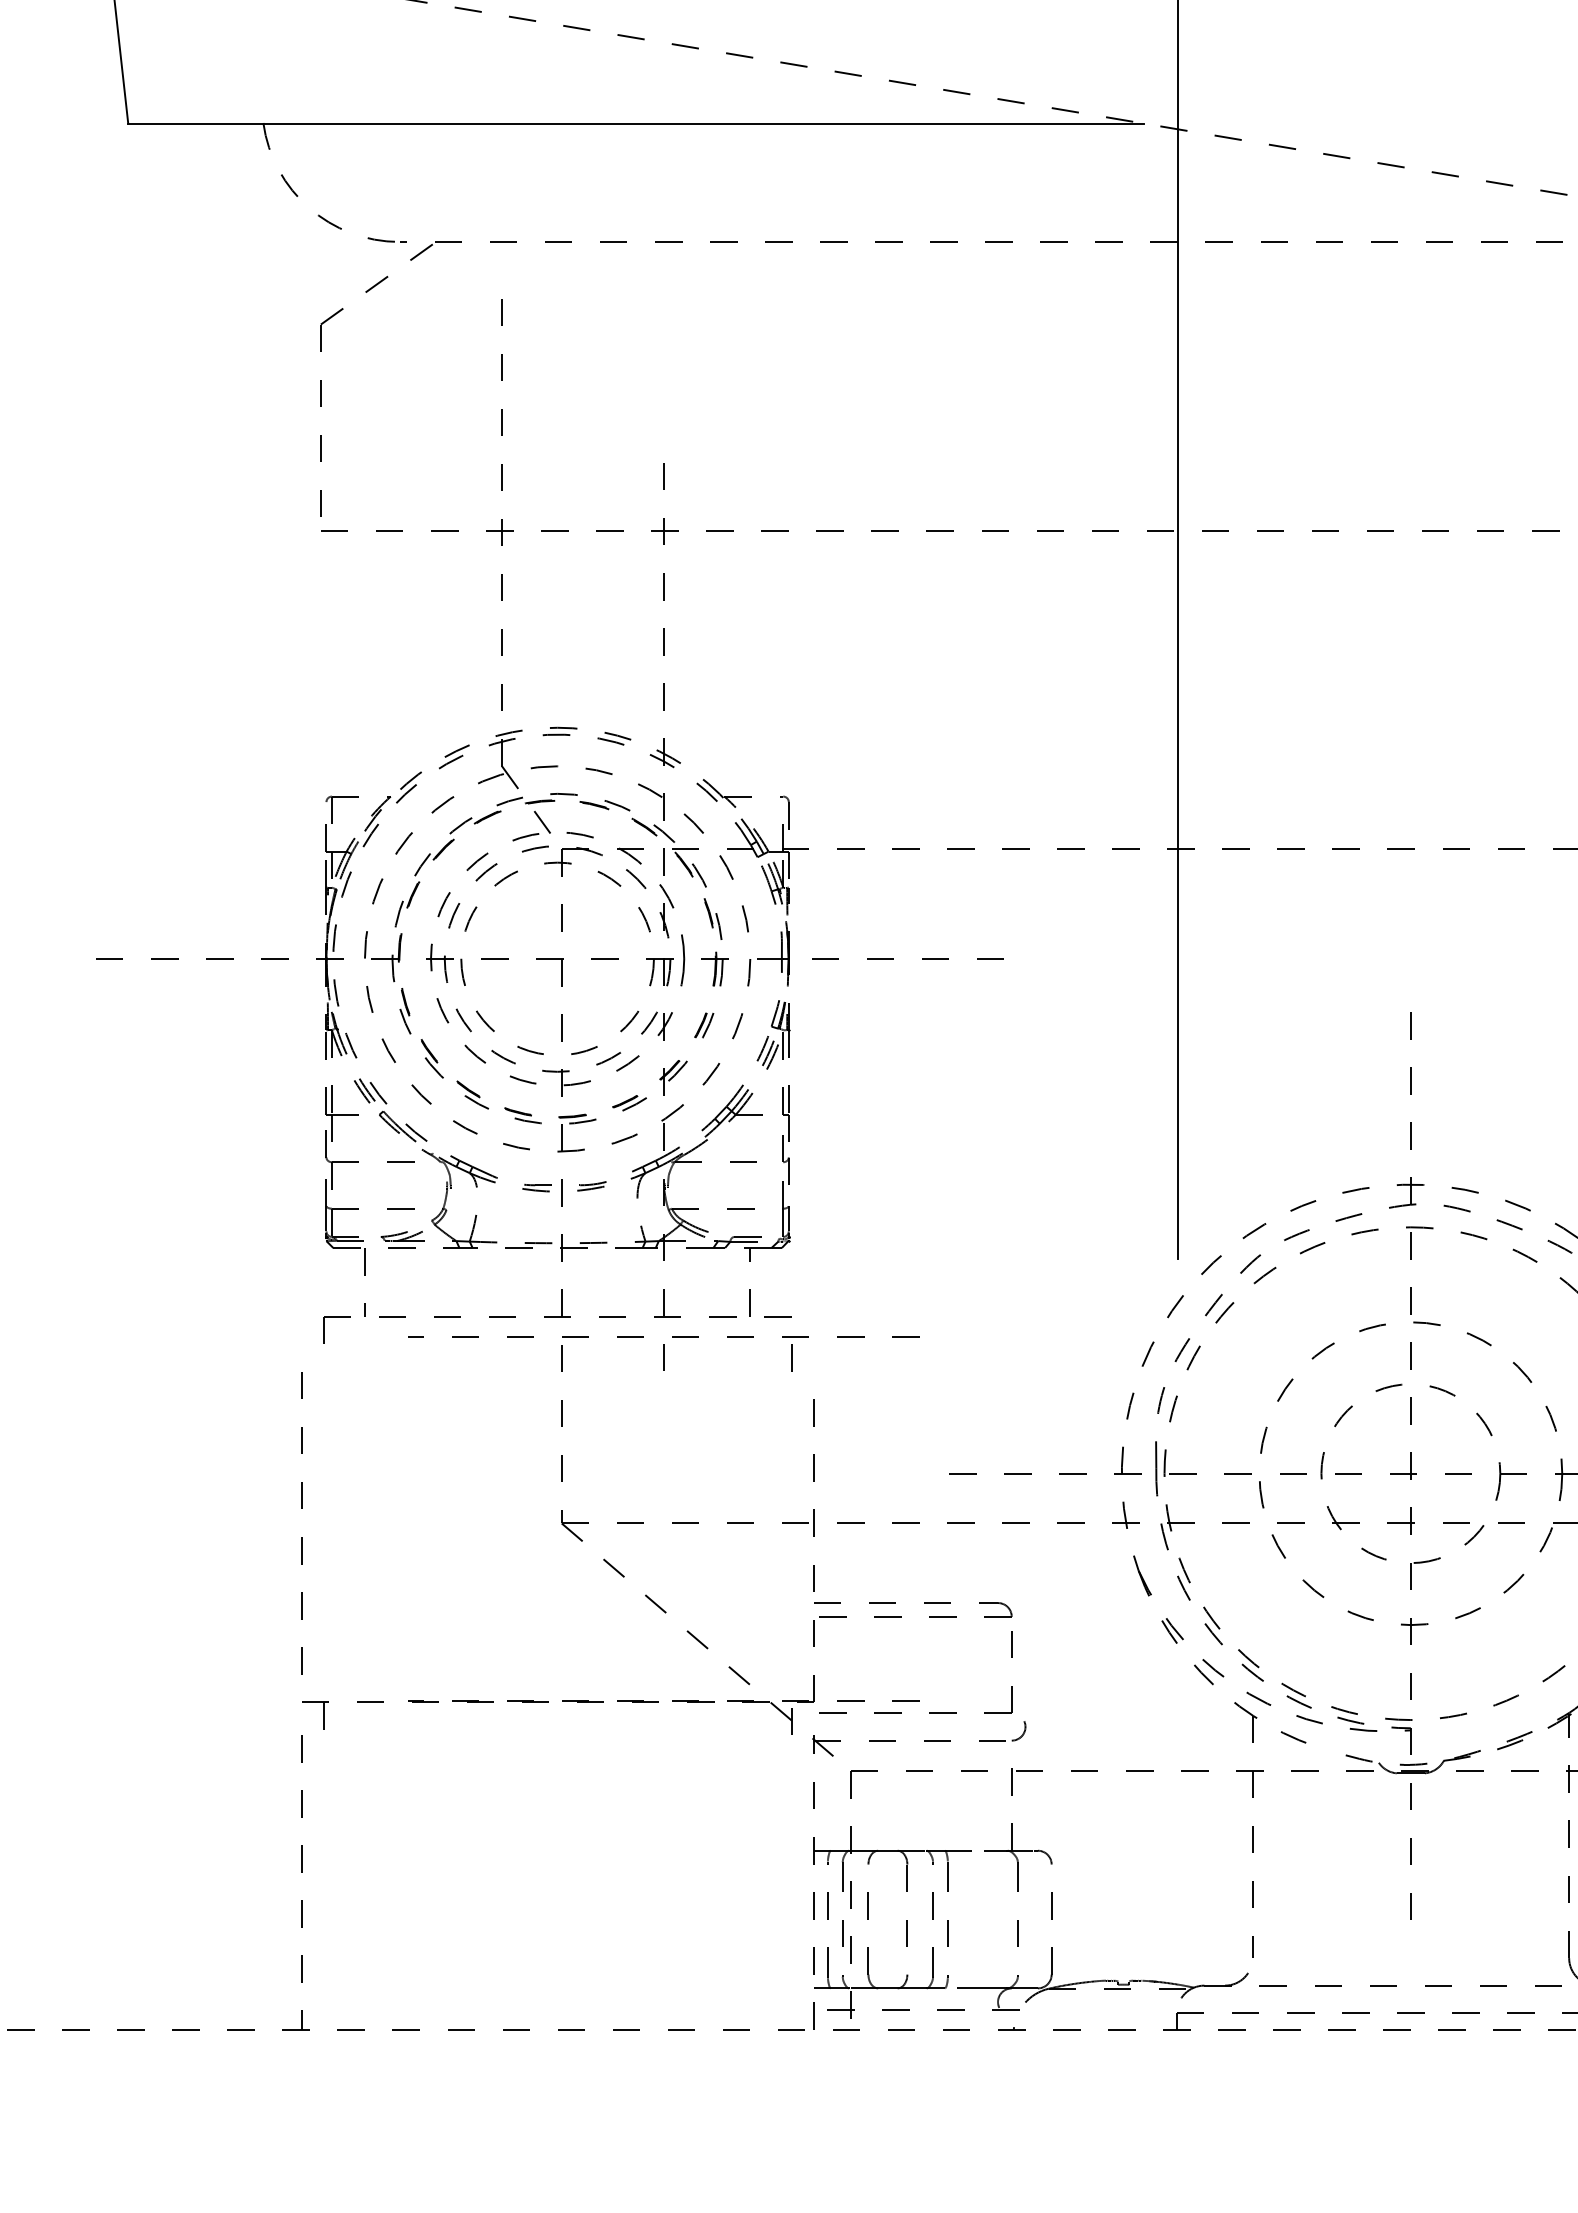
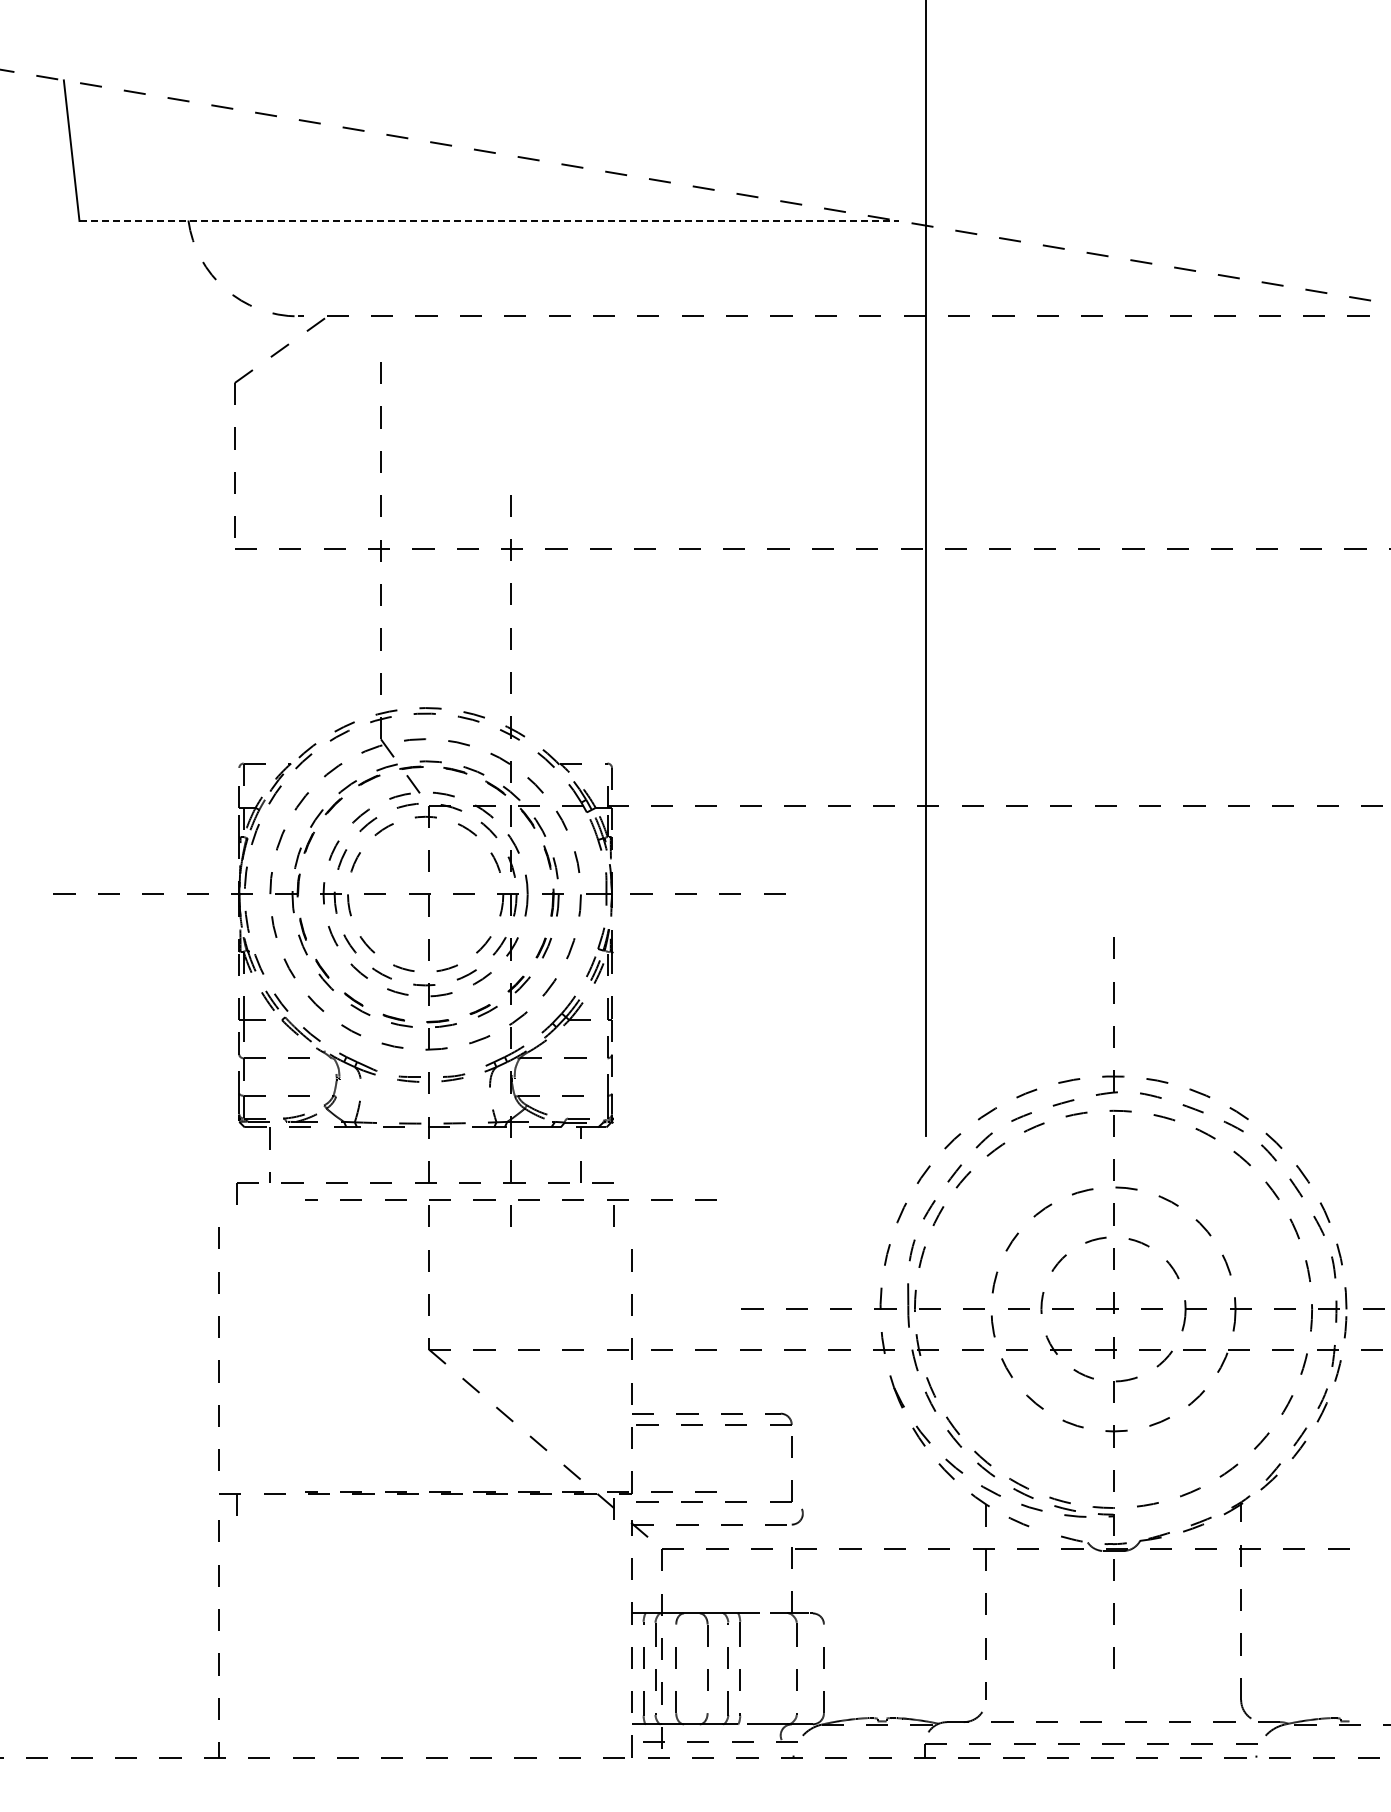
line: (636, 124) -> (489, 221), solid -> dashed

